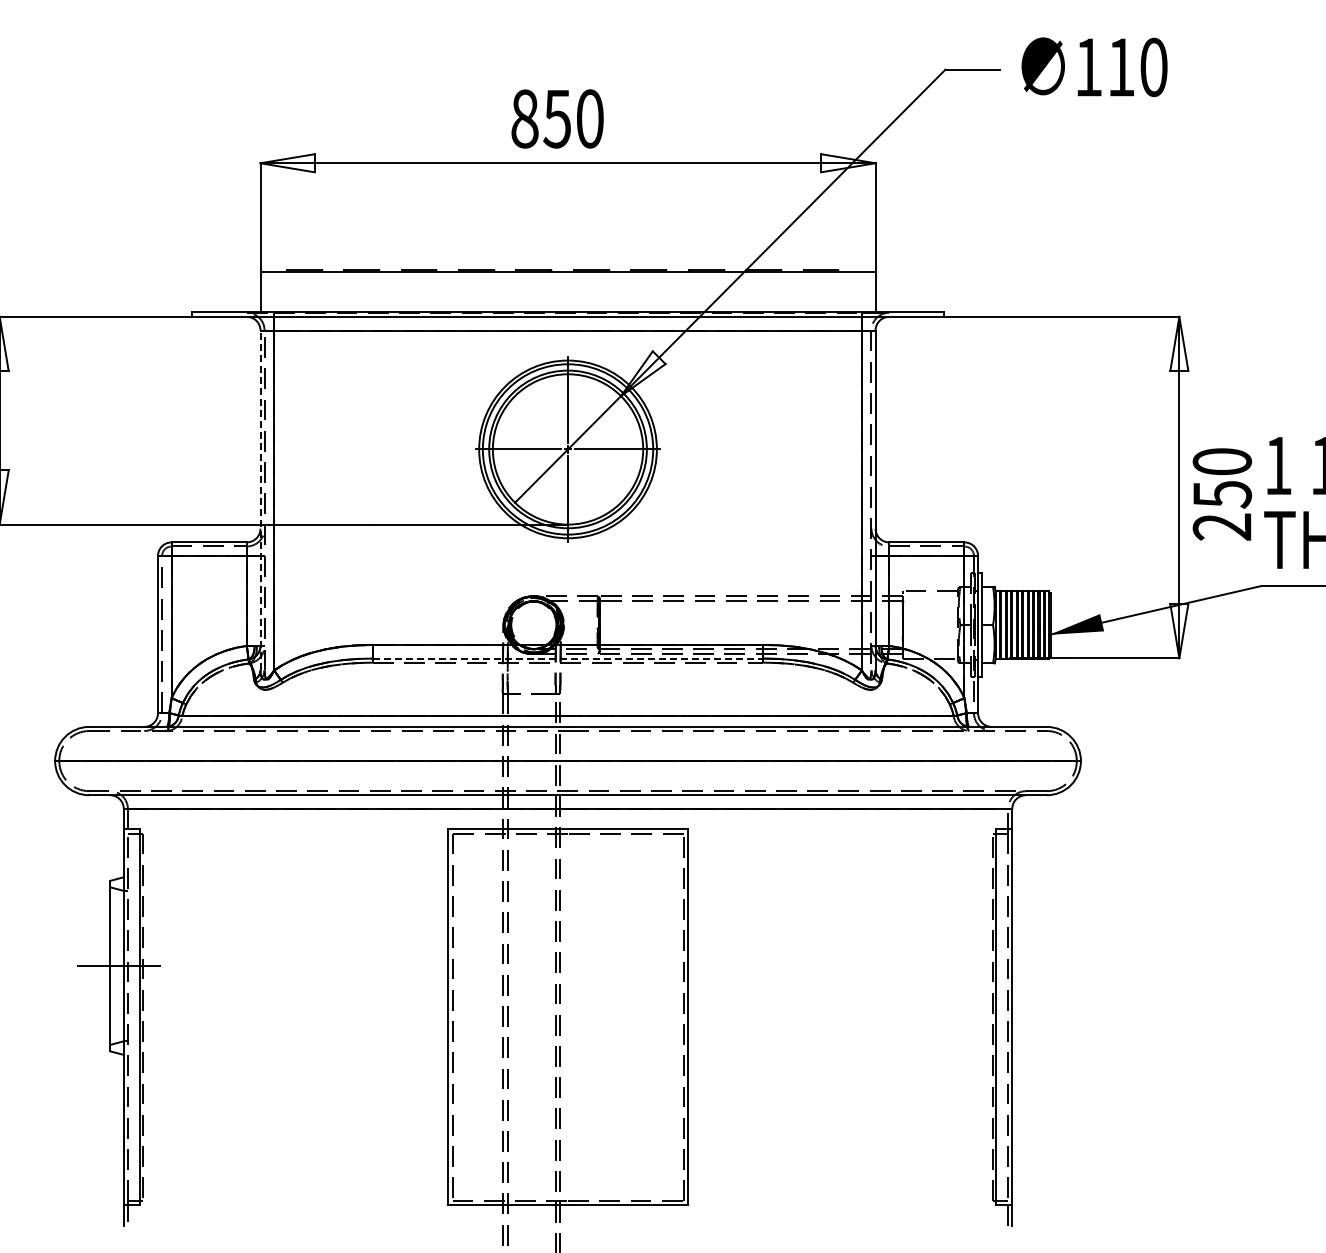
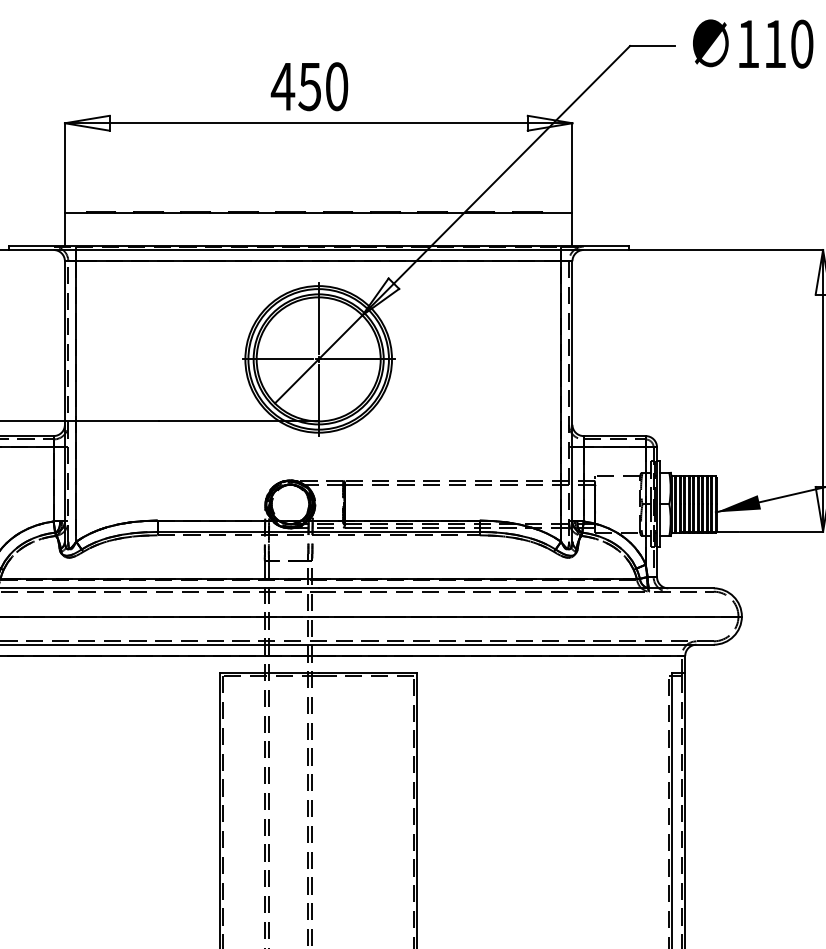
text: (524, 118) -> (282, 86), 850 -> 450
line: (260, 500) -> (64, 401), dashed -> solid
line: (568, 658) -> (319, 531), dashed -> solid

